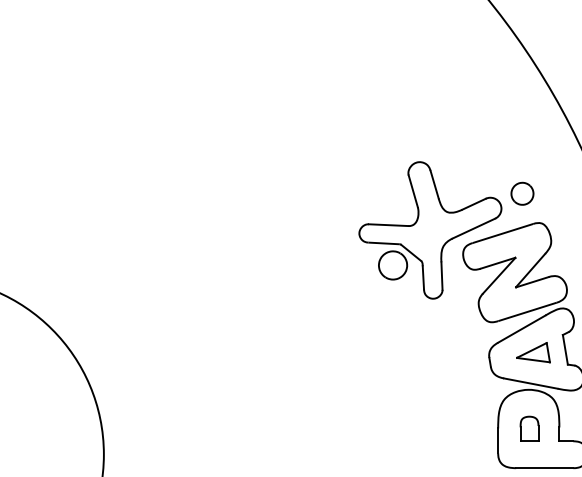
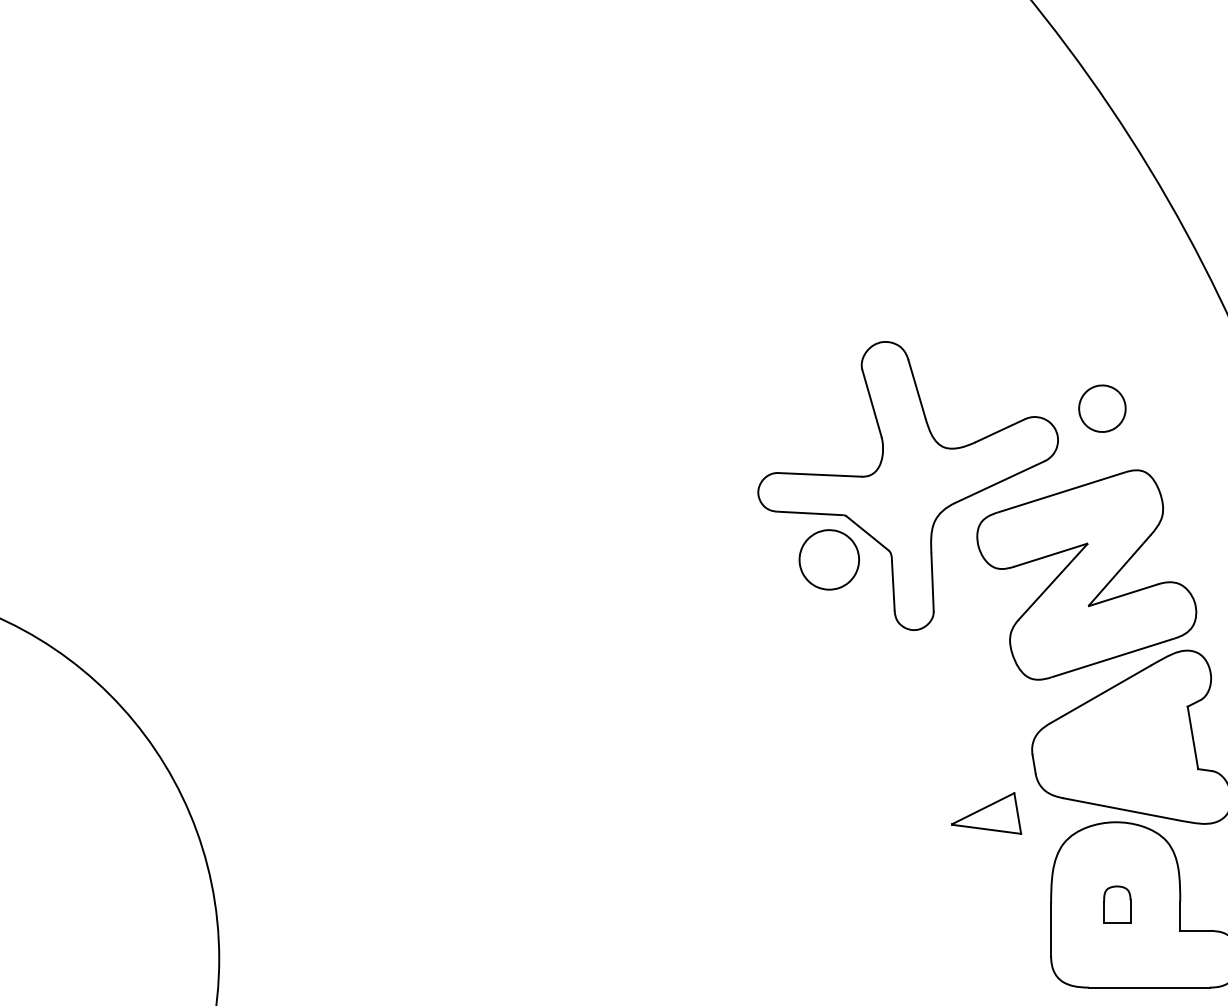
part: (533, 352) -> (986, 813), moved
part: (529, 428) -> (1117, 903), size x0.7

